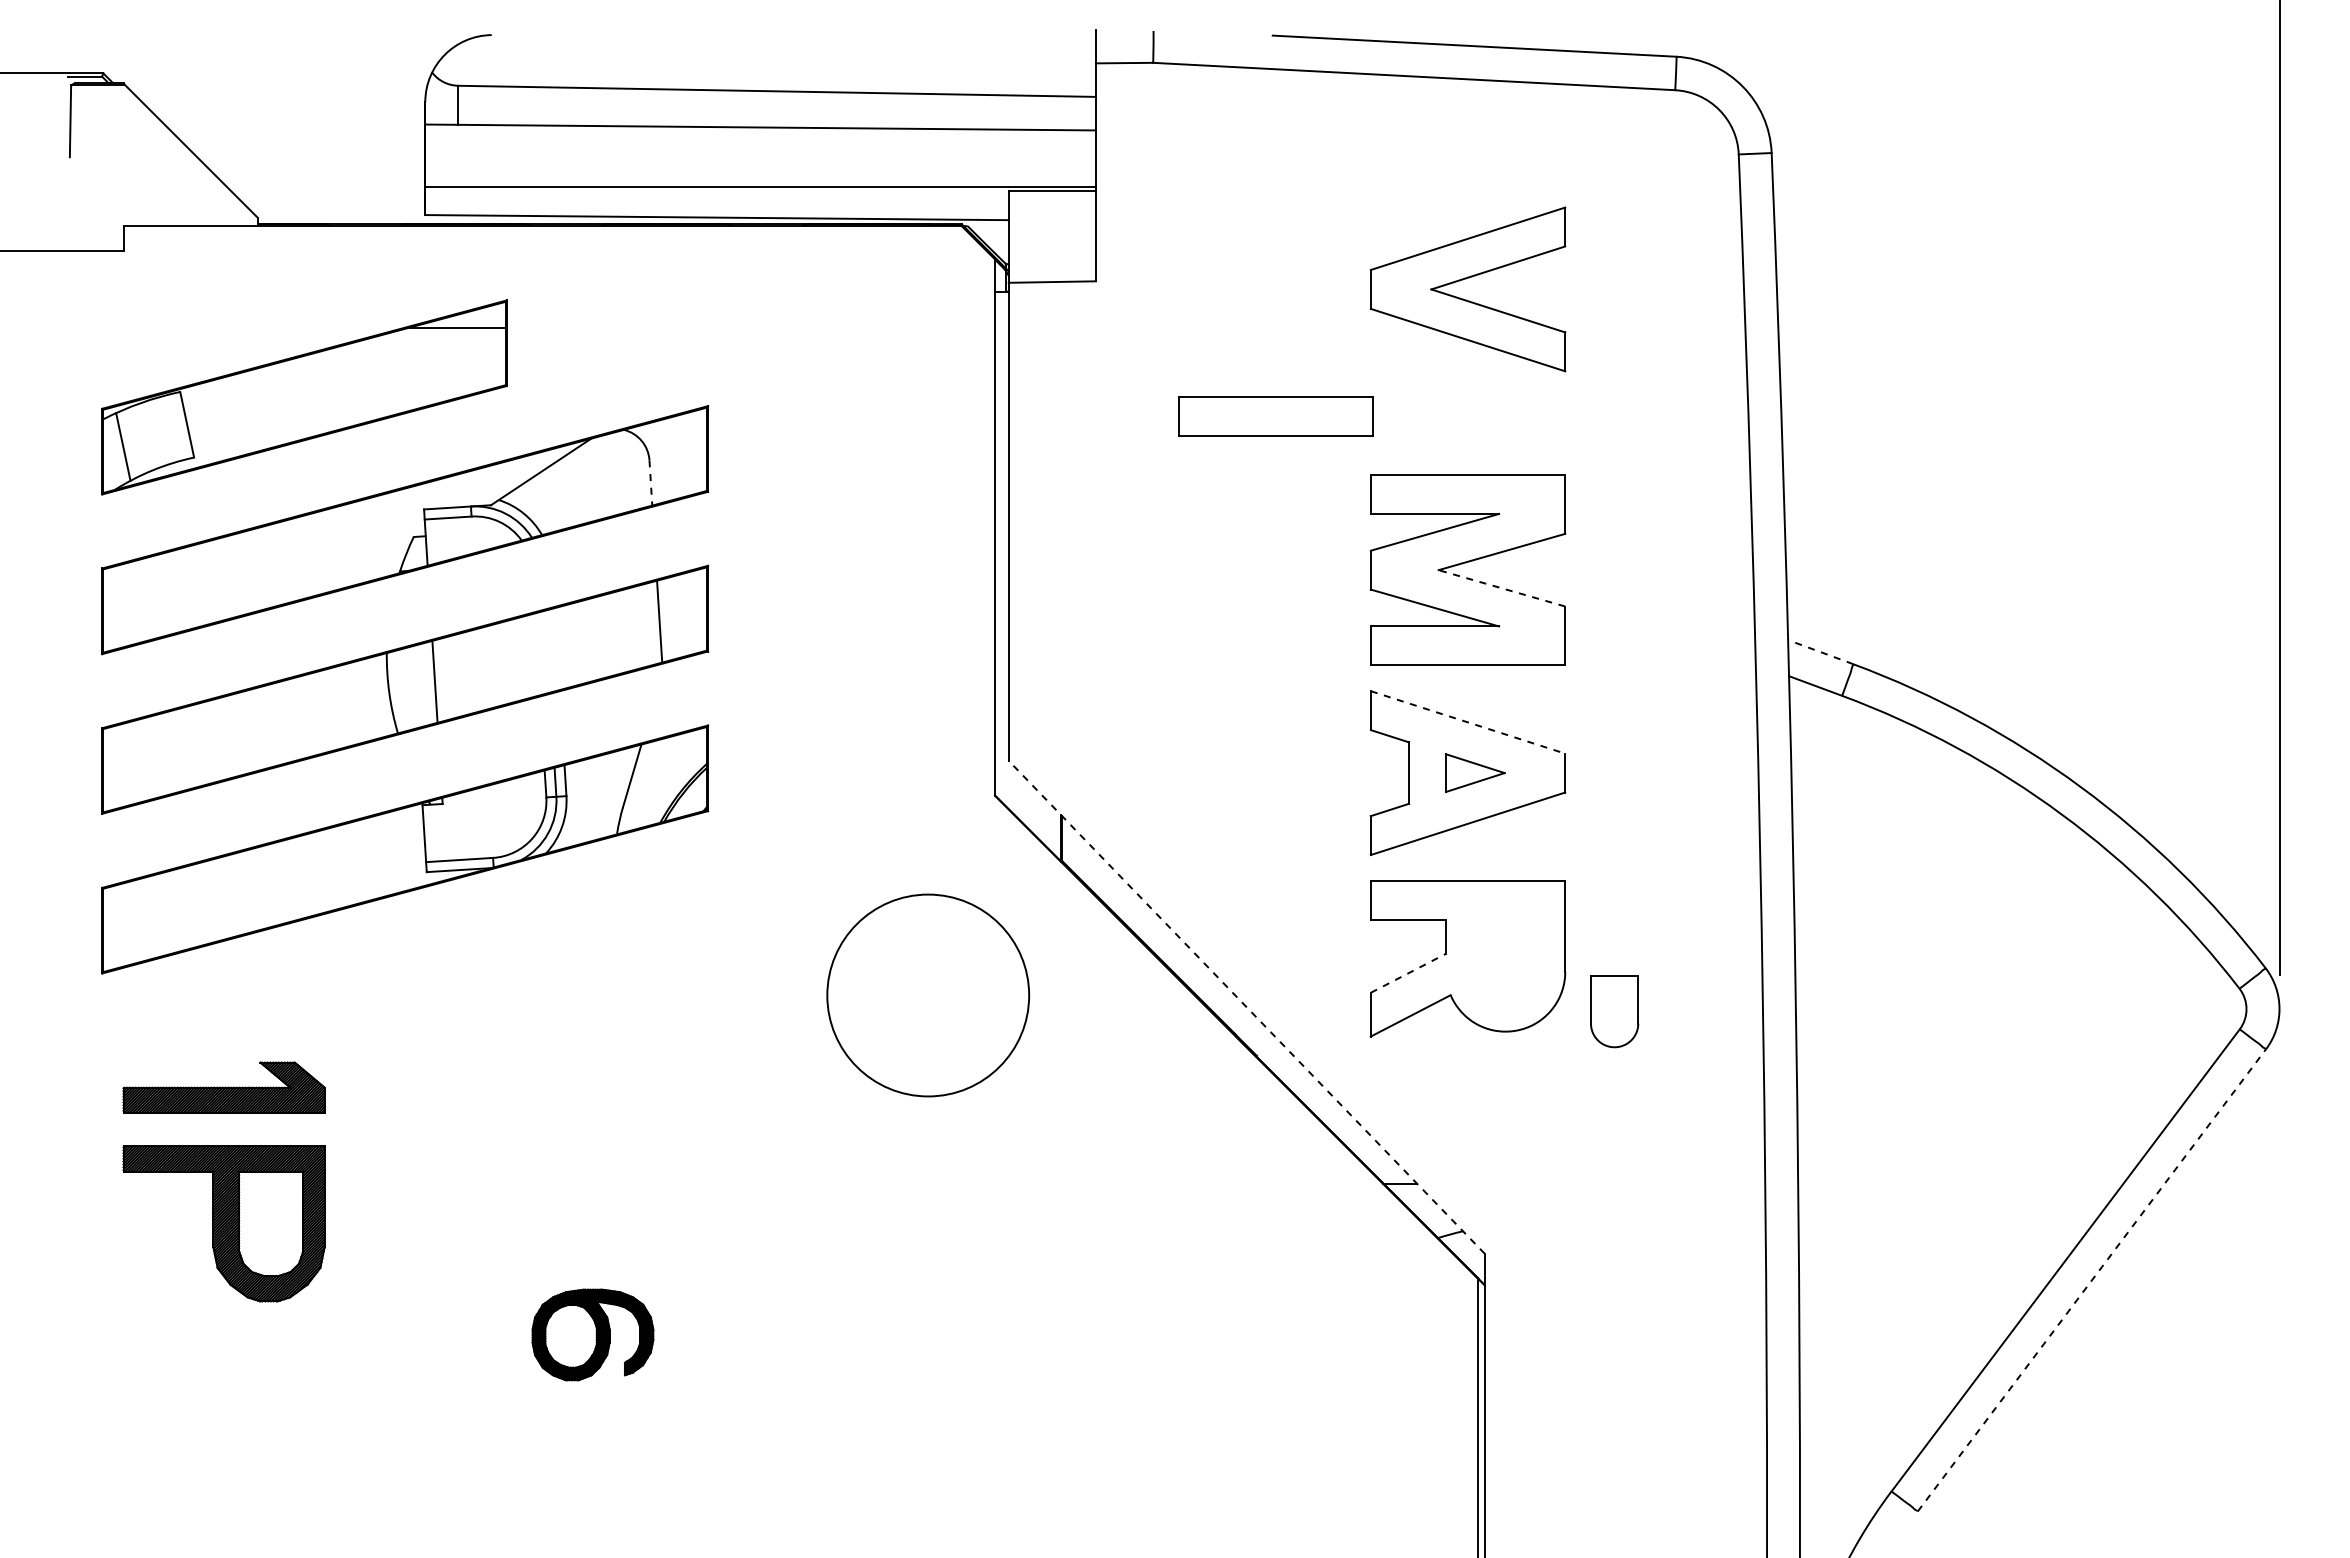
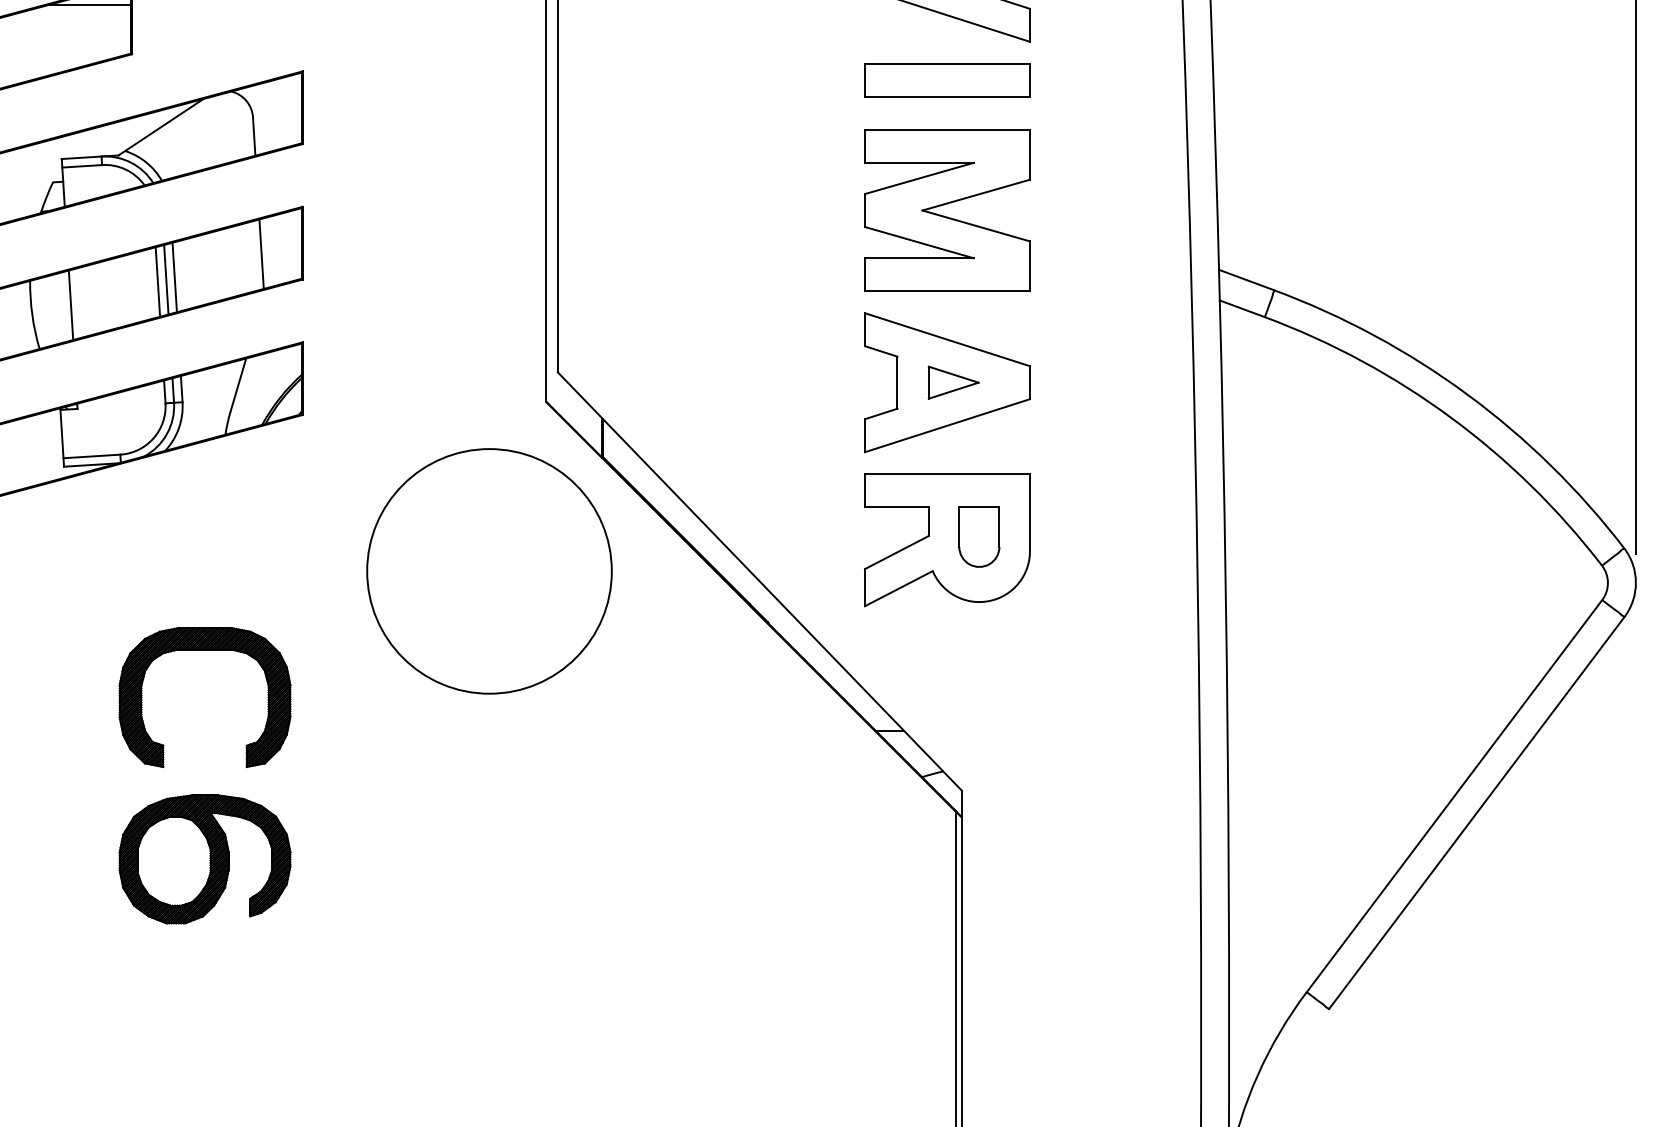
part: (1275, 416) -> (947, 80), moved
line: (650, 482) -> (253, 136), dashed -> solid
line: (1501, 588) -> (975, 226), dashed -> solid
line: (556, 649) -> (174, 277), added
line: (546, 651) -> (165, 279), added
line: (1820, 652) -> (1246, 280), dashed -> solid
line: (536, 654) -> (157, 282), added
line: (1468, 722) -> (947, 339), dashed -> solid
line: (1408, 973) -> (896, 552), dashed -> solid
circle: (928, 995) -> (489, 571), size x1.43
line: (1246, 1007) -> (759, 581), dashed -> solid
part: (1614, 1011) -> (979, 536), moved
part: (592, 1088) -> (204, 650), added
line: (2092, 1280) -> (1477, 813), dashed -> solid
part: (592, 1334) -> (204, 858), size x1.67

